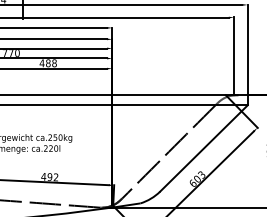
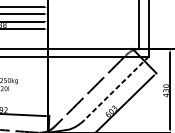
line: (203, 148) -> (115, 88), solid -> dashed

